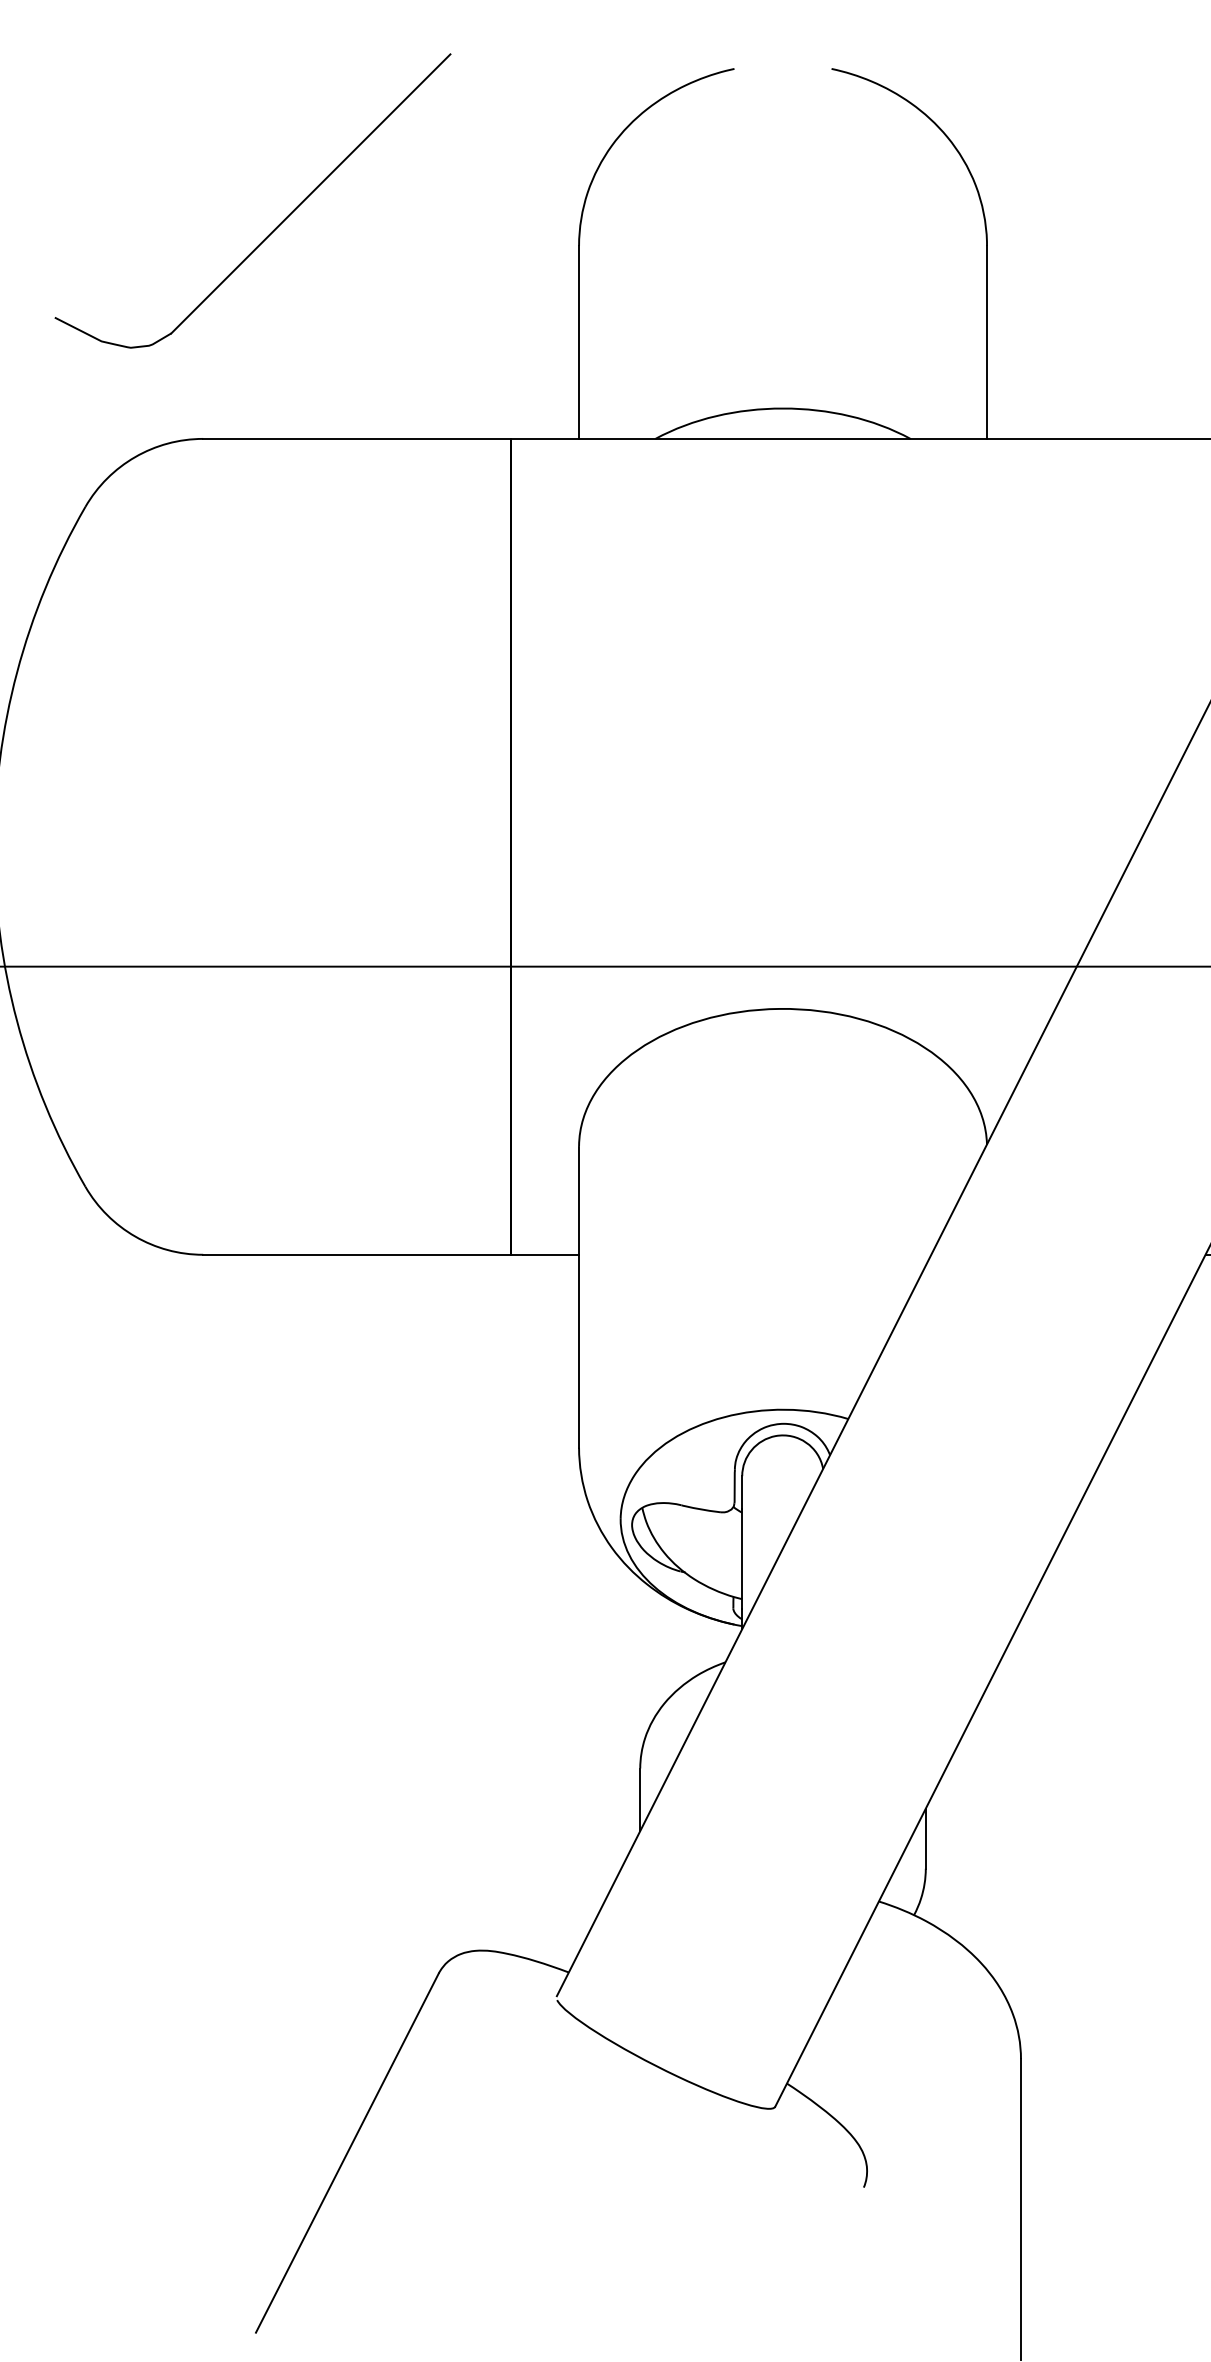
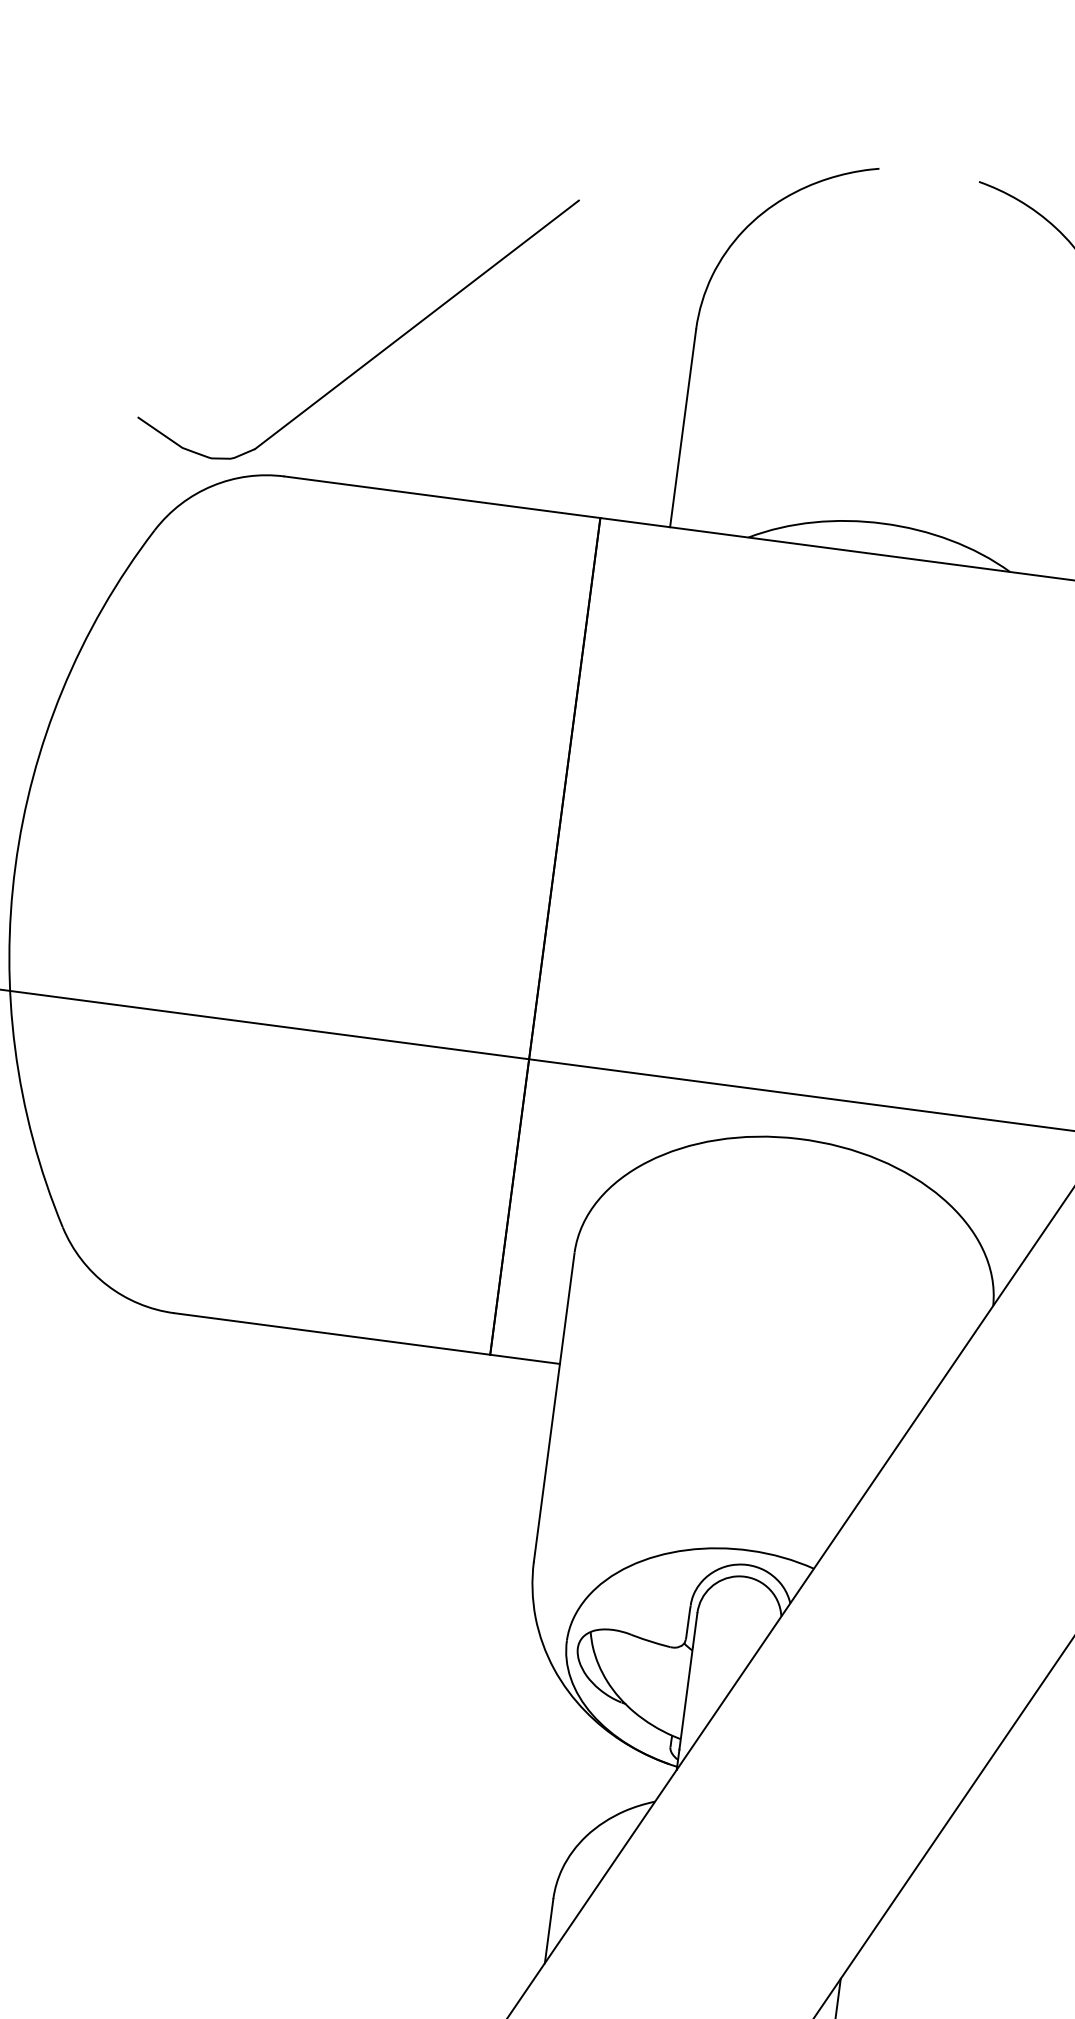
part: (277, 225) -> (378, 352), moved

